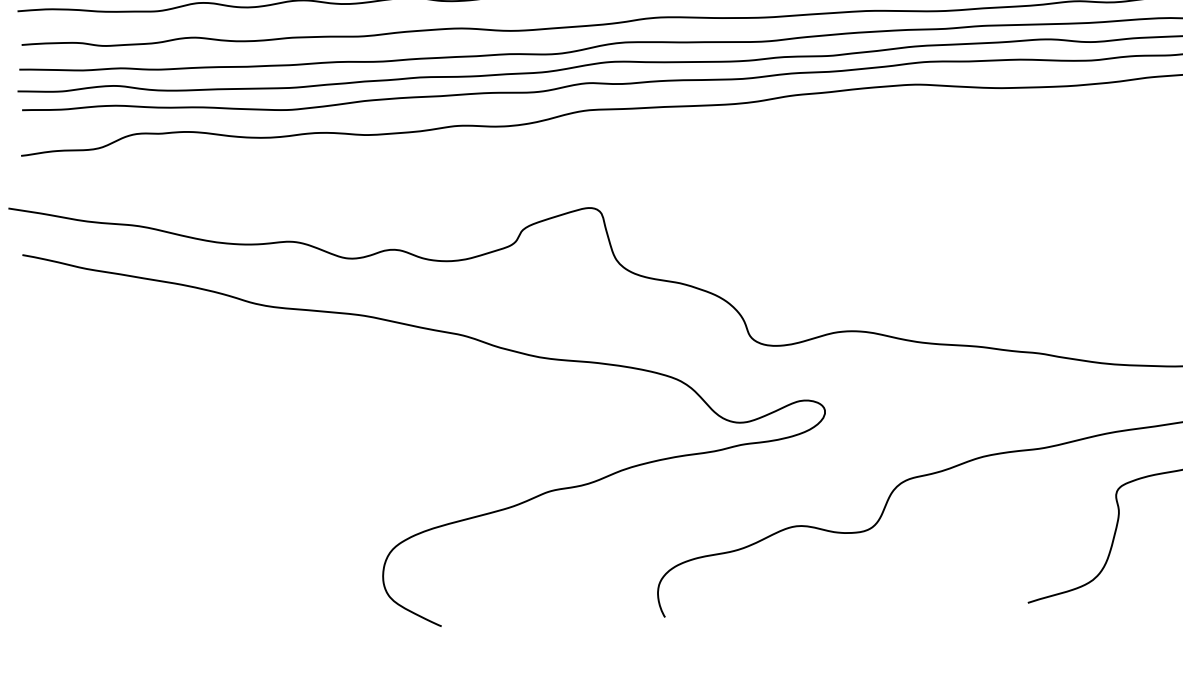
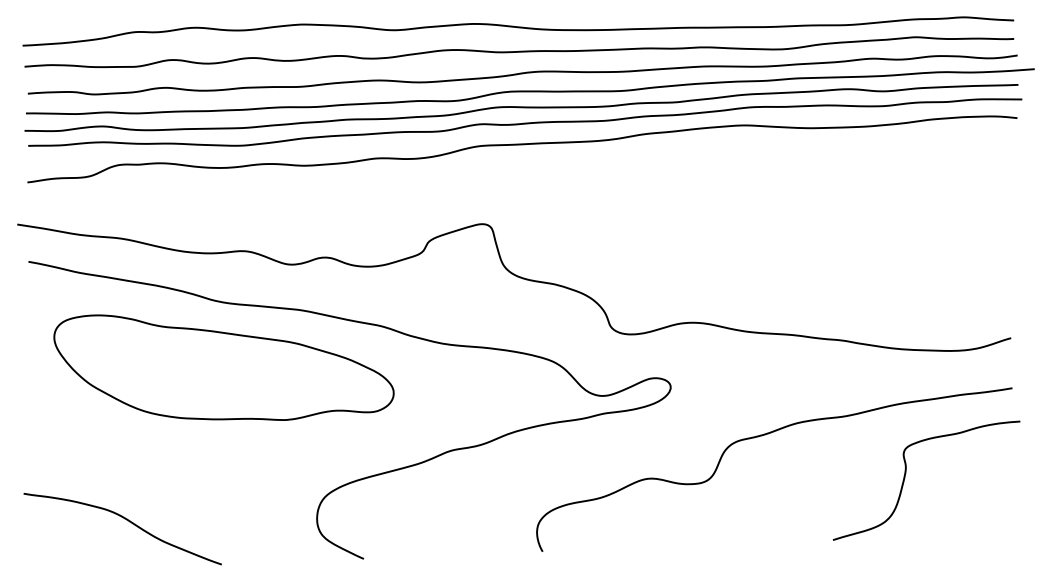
part: (266, 387) -> (223, 367), added
curve: (144, 578) -> (126, 520), added

